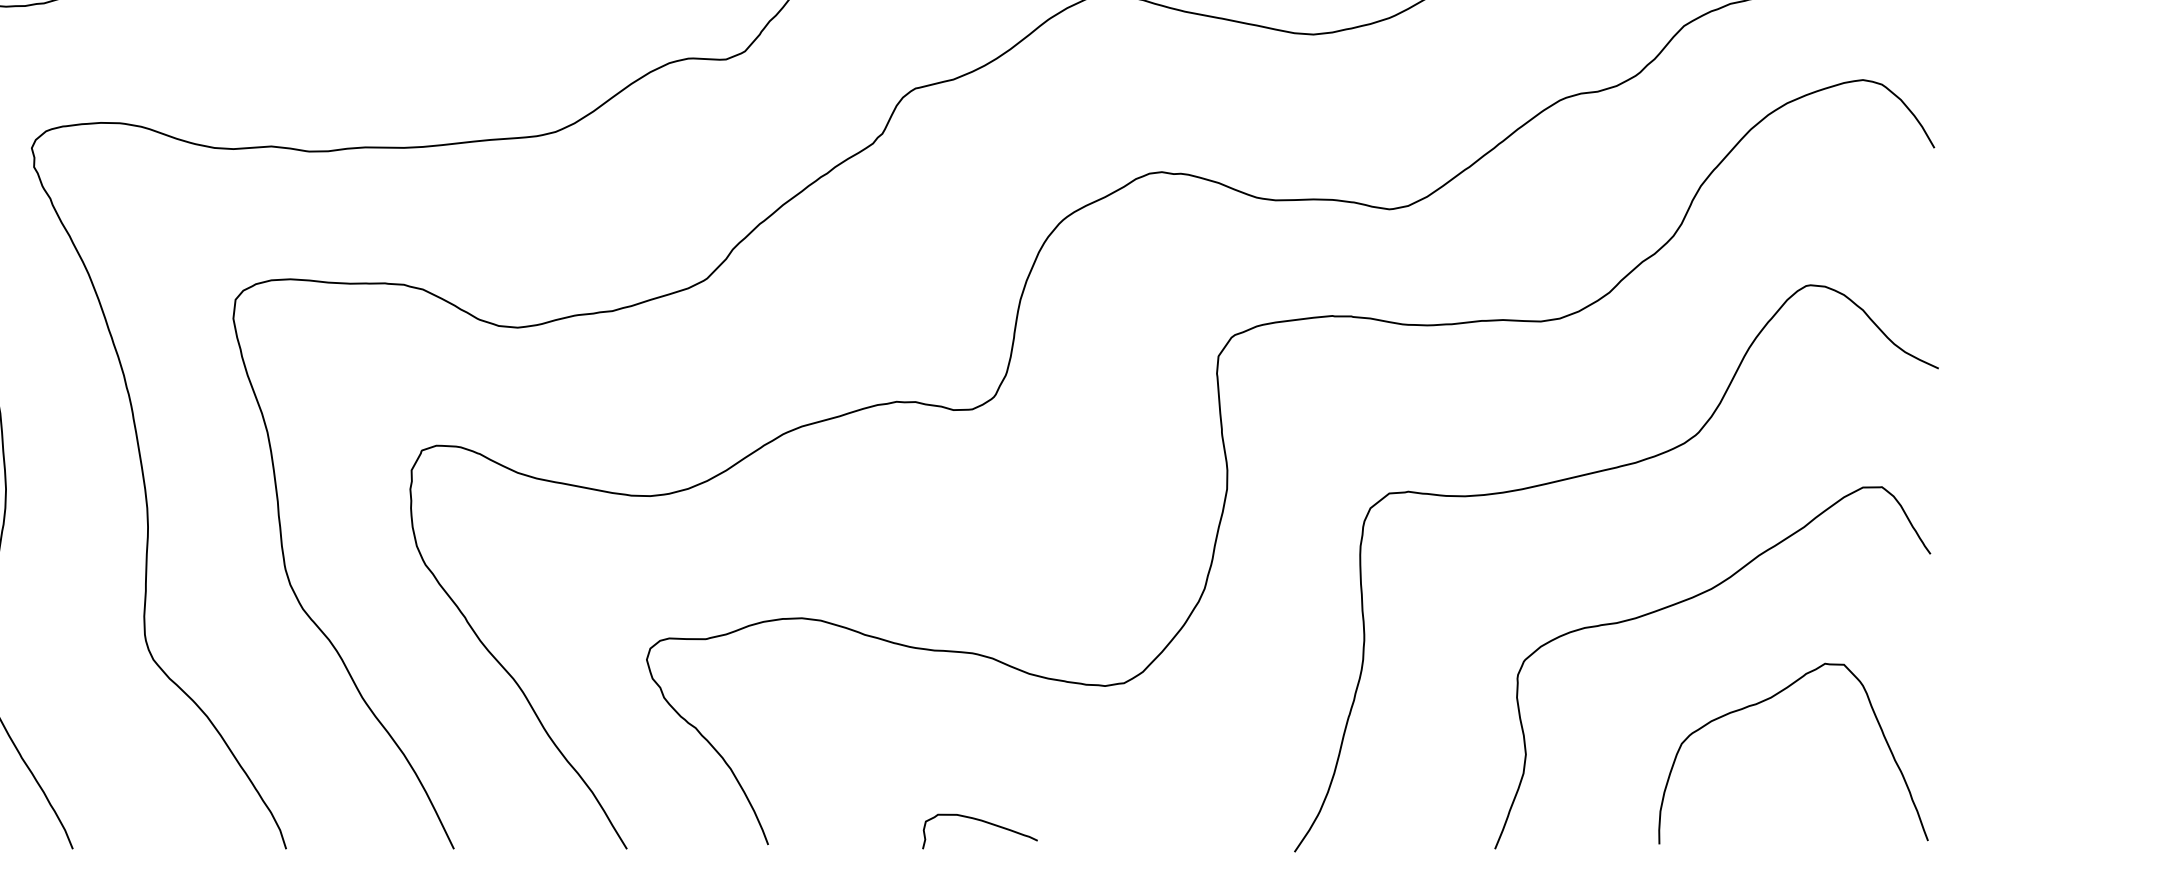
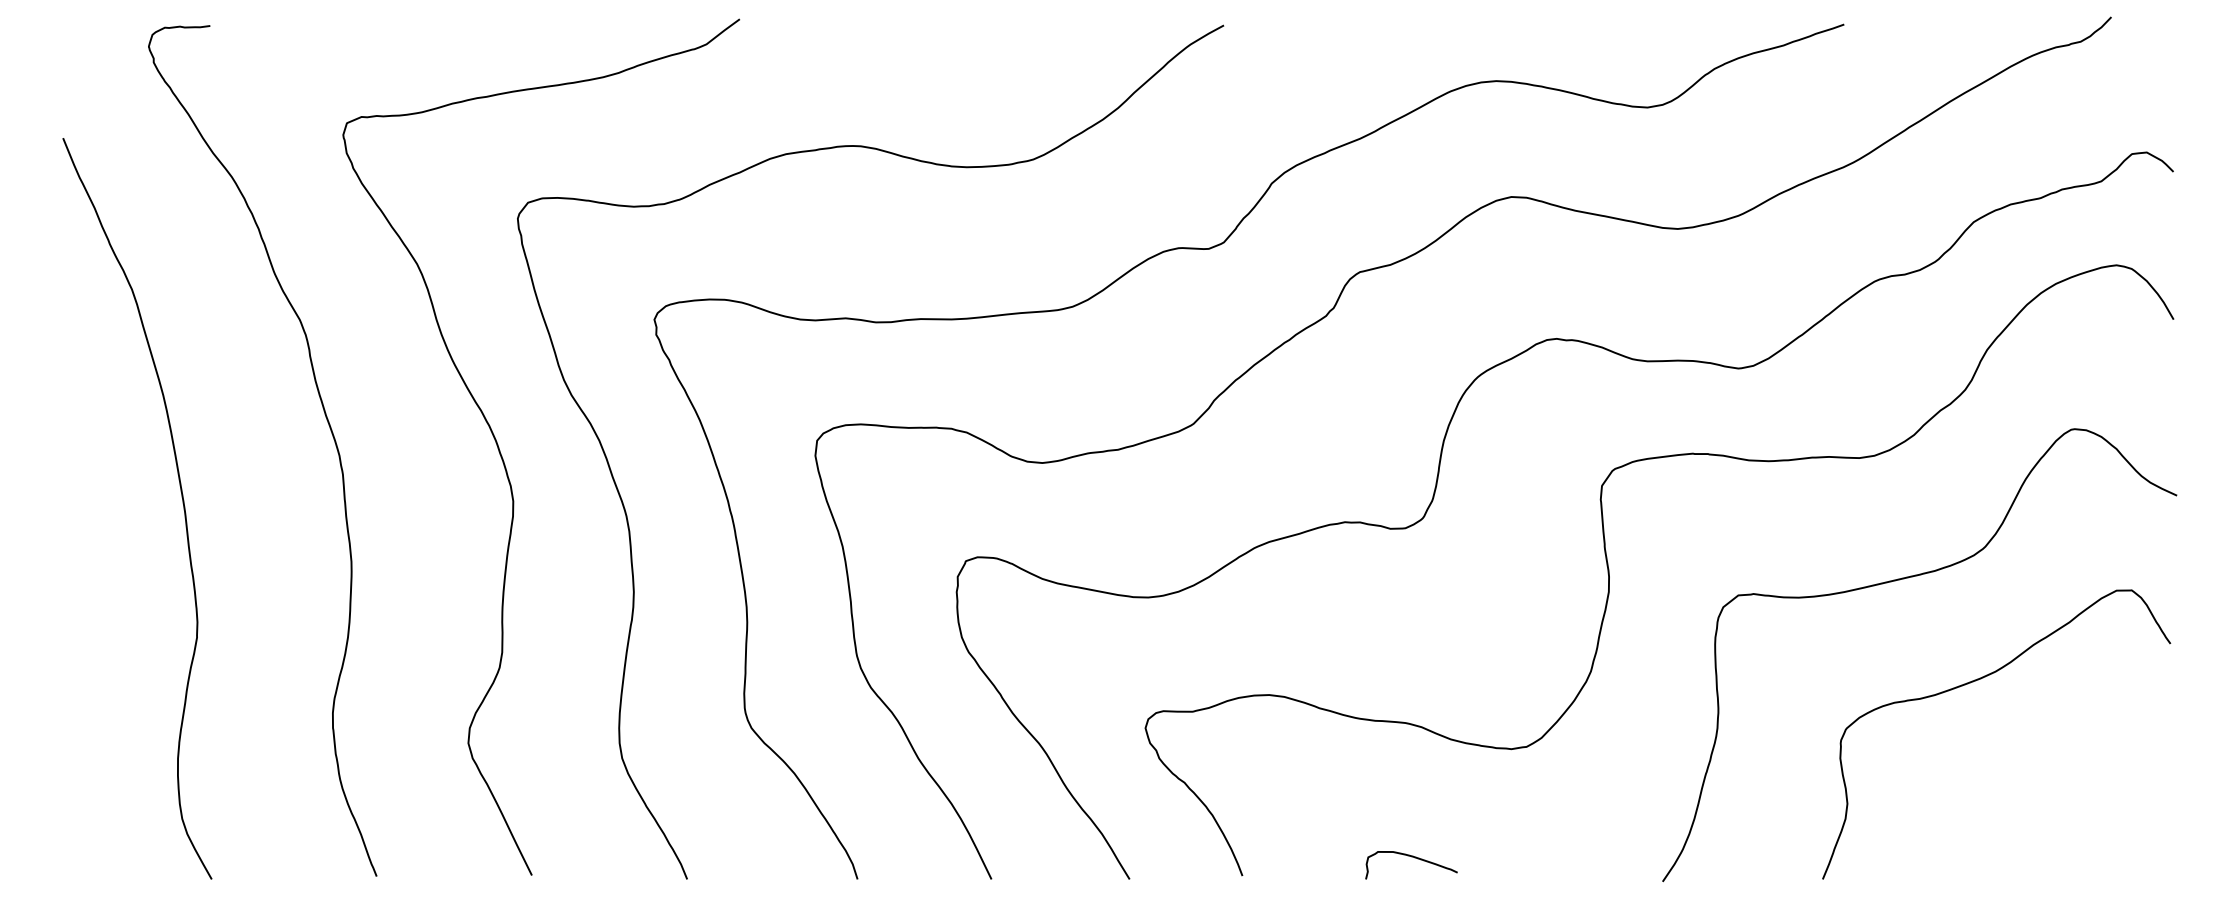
curve: (1768, 700) -> (2041, 760), removed

